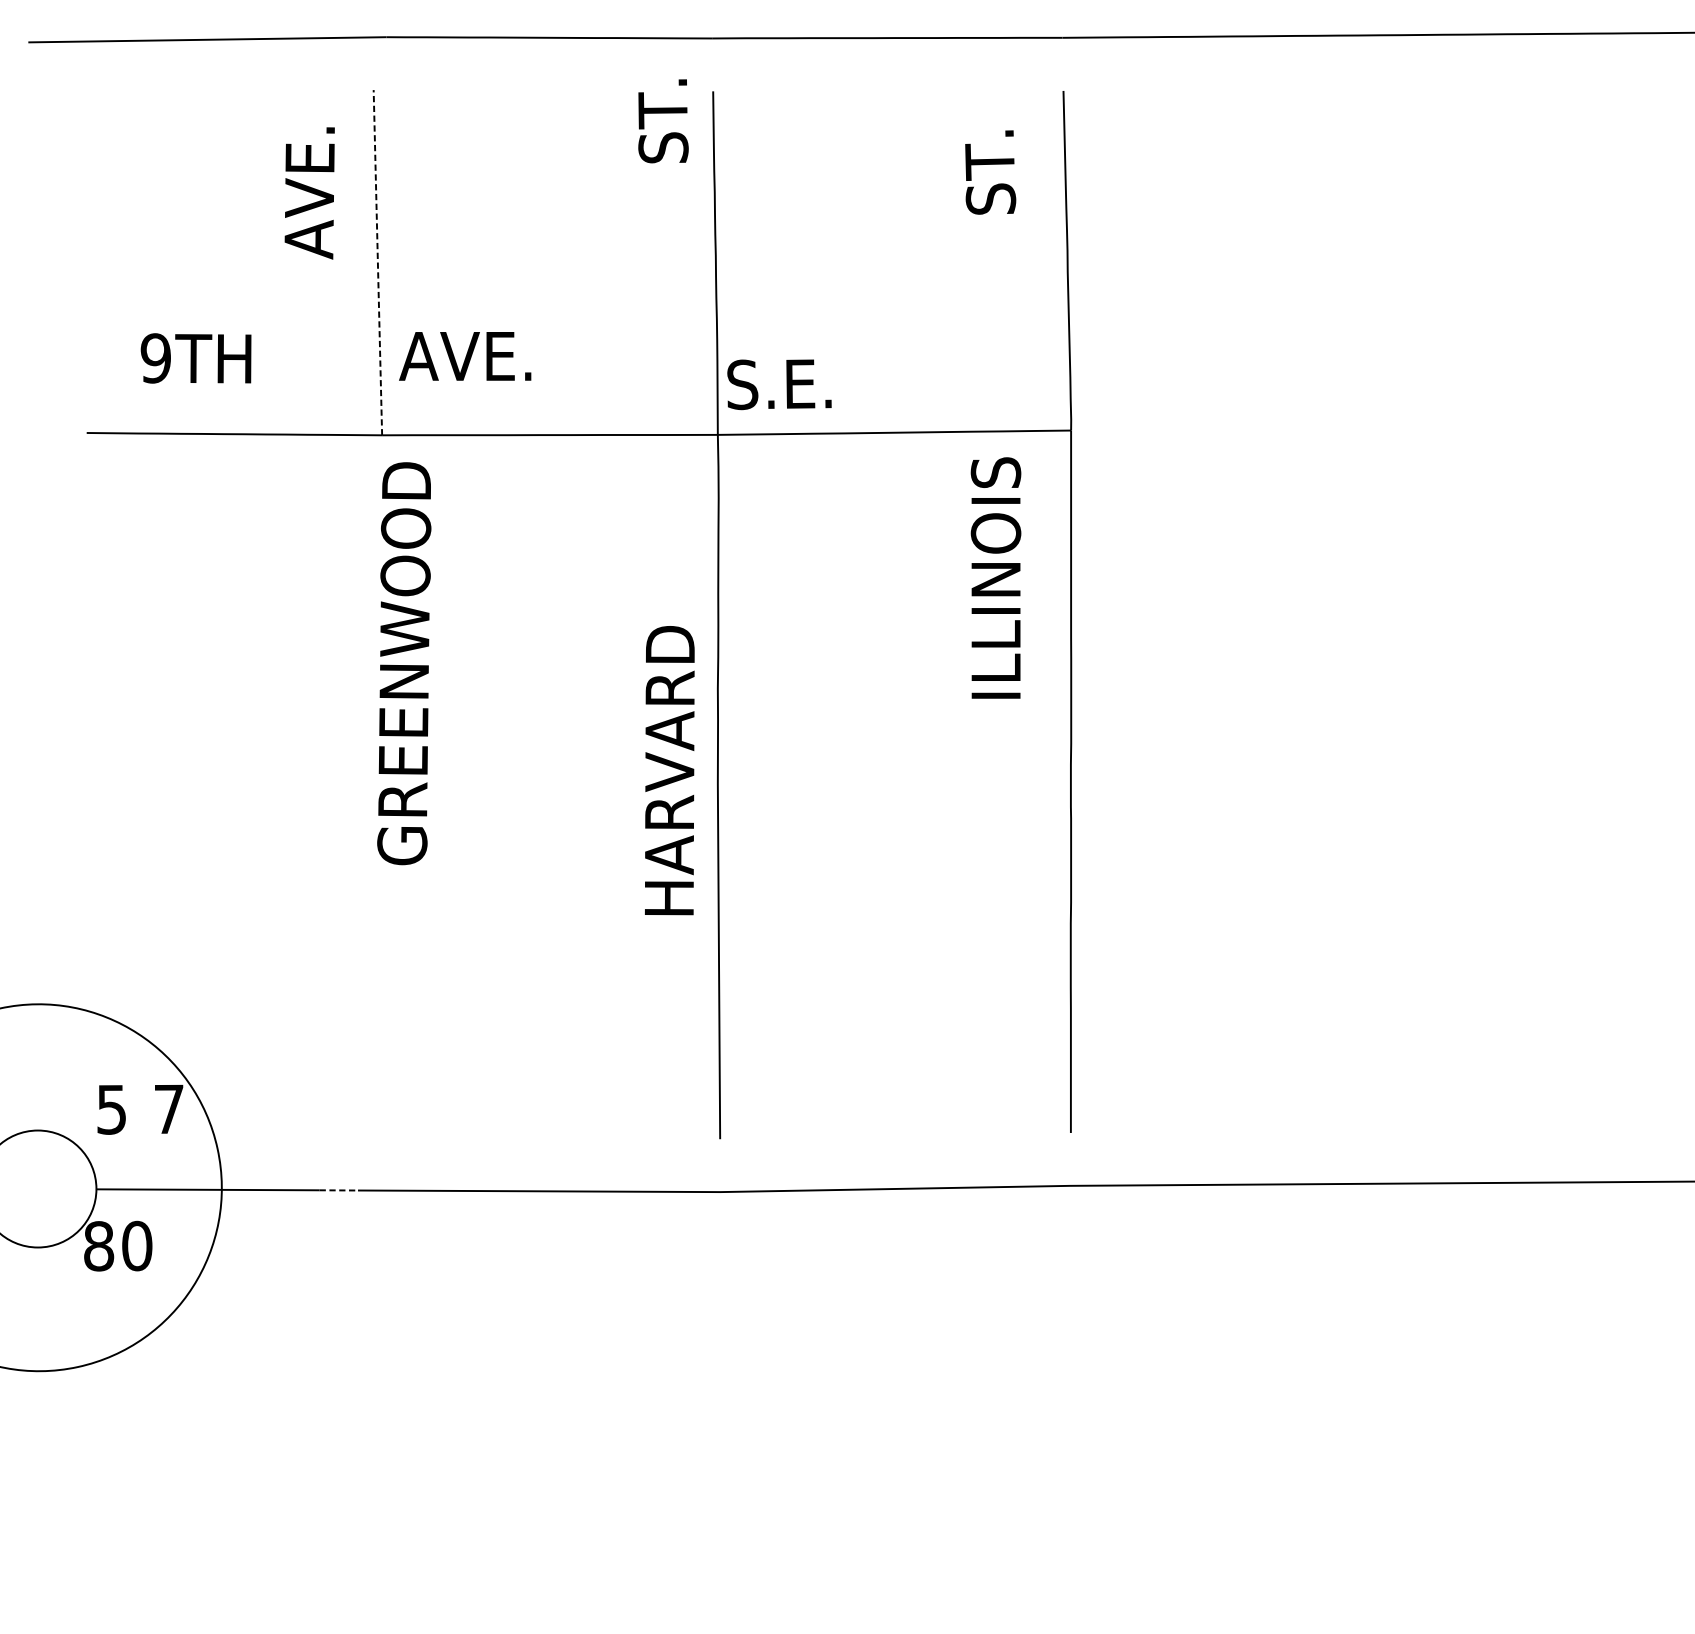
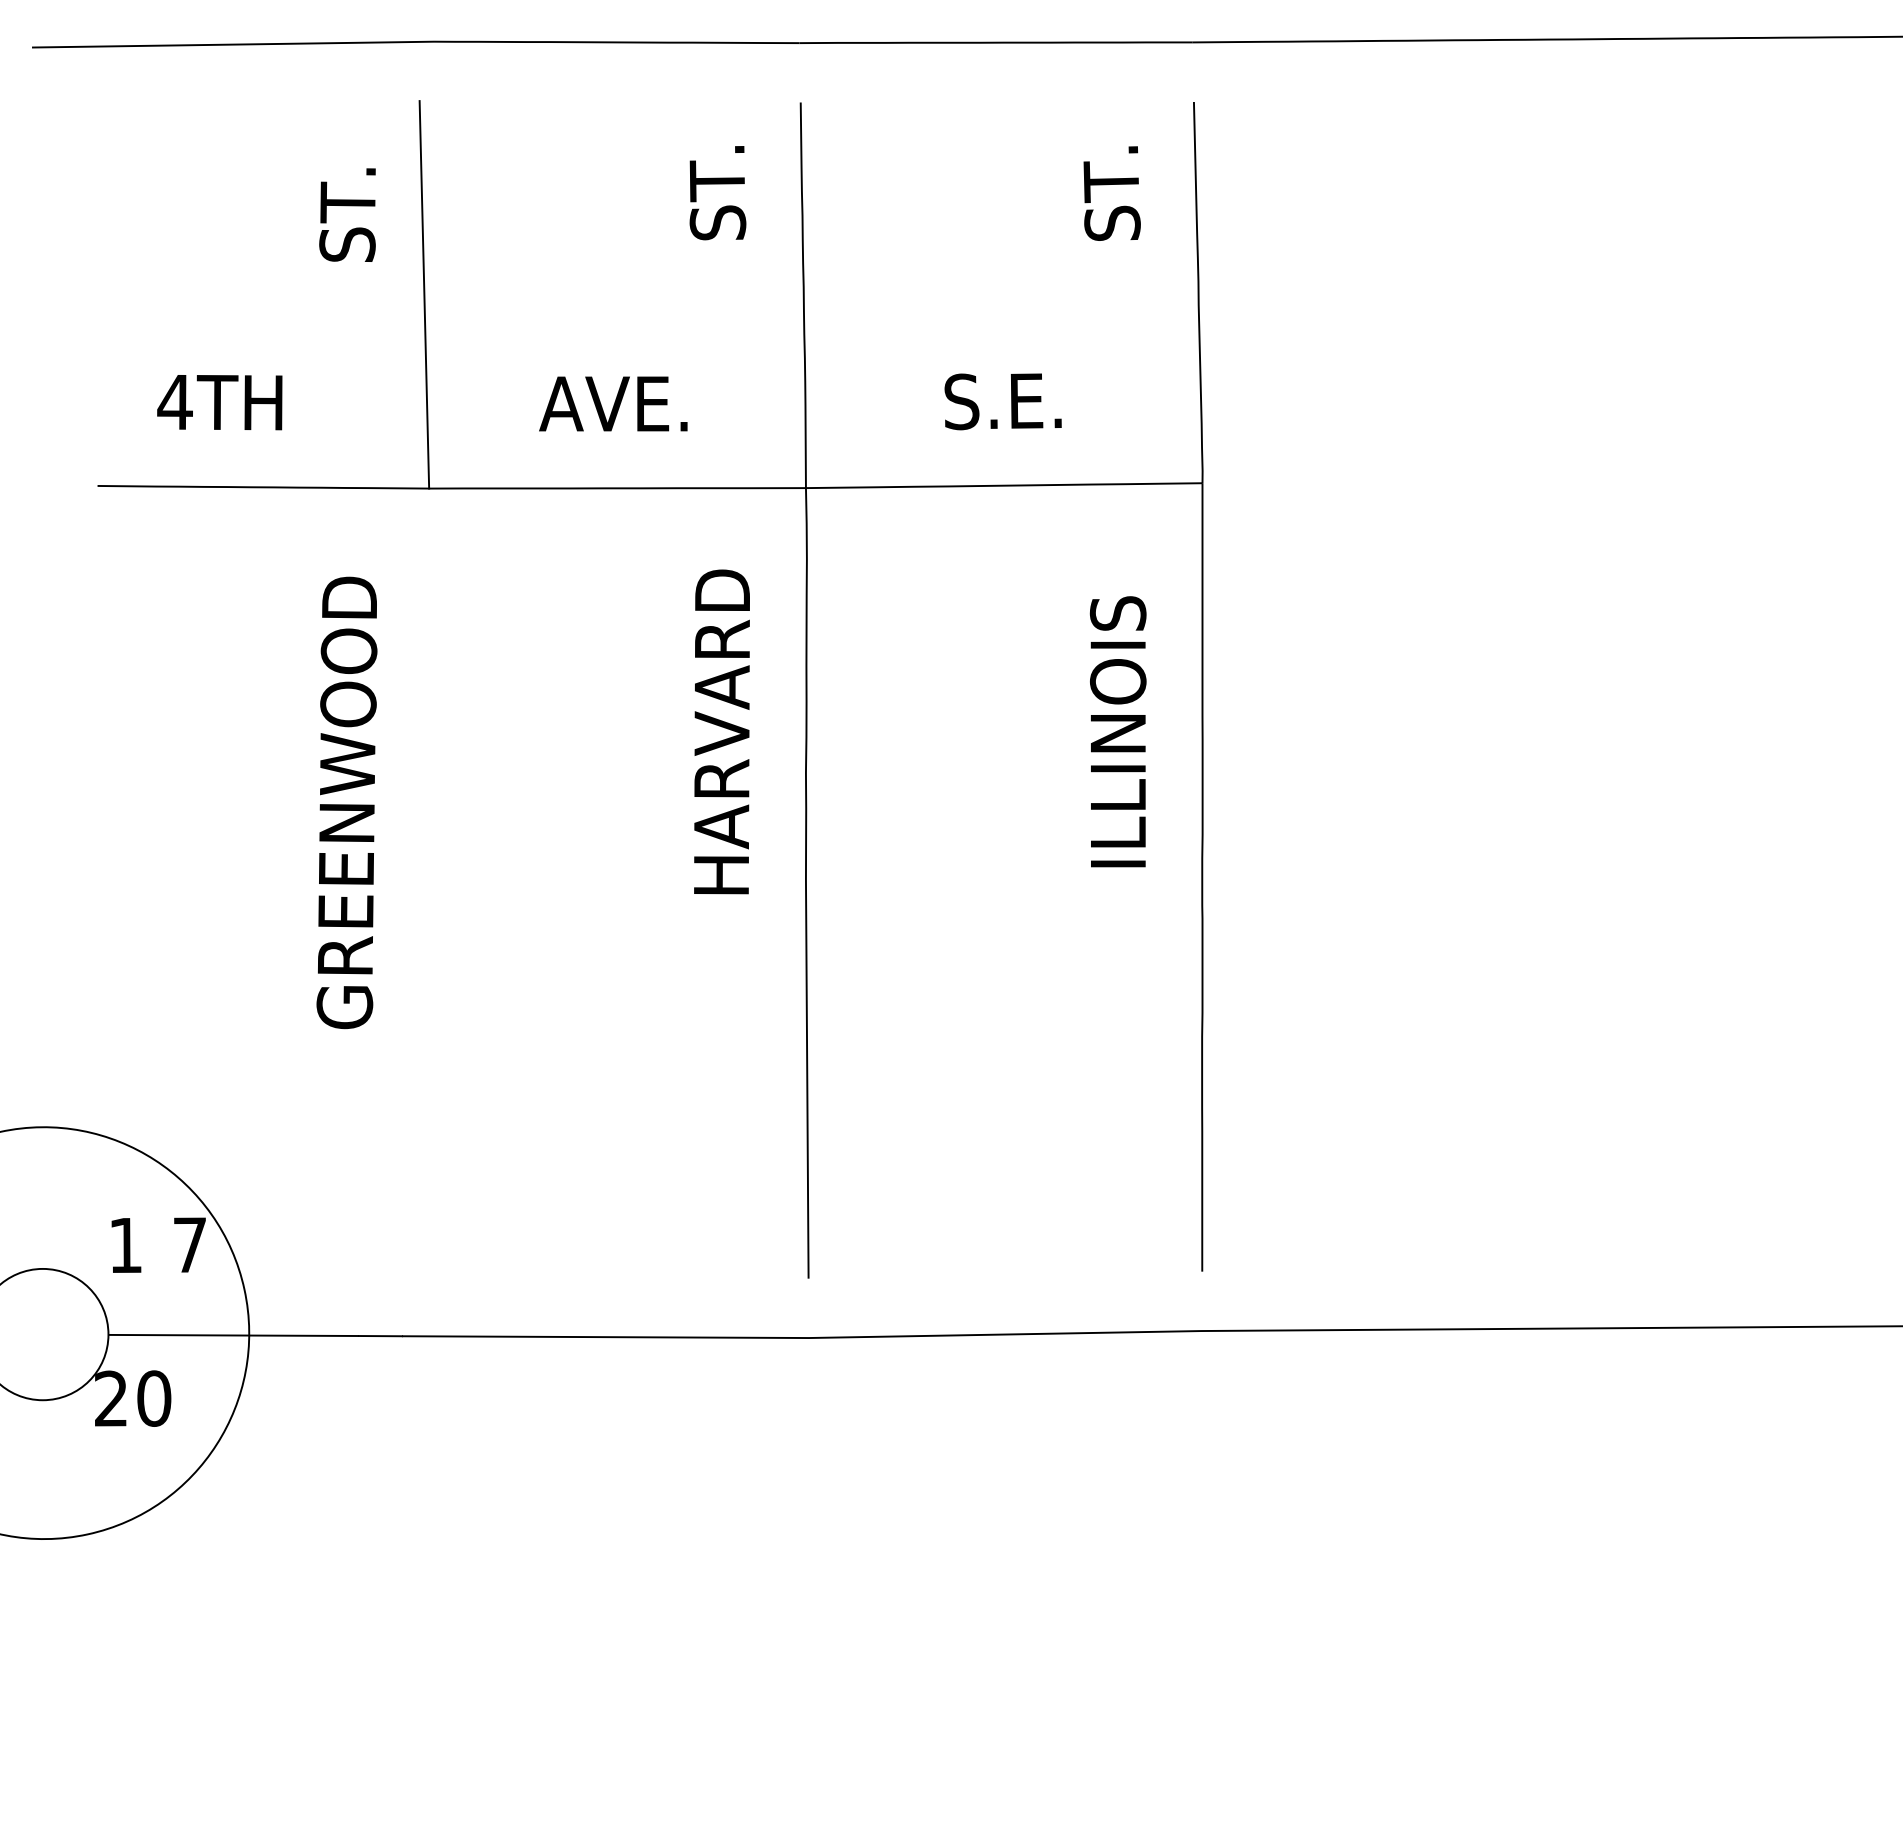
text: (663, 121) -> (717, 193), moved
text: (309, 192) -> (347, 216), AVE. -> ST.
line: (377, 262) -> (424, 294), dashed -> solid
text: (465, 355) -> (613, 403), moved
text: (155, 358) -> (174, 402), 9TH -> 4TH
text: (778, 384) -> (1002, 401), moved
text: (995, 577) -> (1117, 731), moved
text: (403, 663) -> (346, 802), moved
text: (669, 770) -> (721, 731), moved
text: (111, 1109) -> (125, 1245), 5 -> 1
line: (338, 1190) -> (380, 1336), dashed -> solid
text: (99, 1245) -> (111, 1398), 80 -> 20

